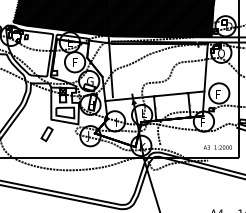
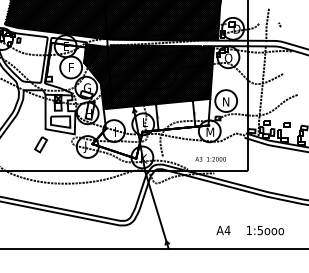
hatch: (146, 70) -> (148, 76), added
text: (219, 93) -> (226, 101), F -> N
text: (204, 121) -> (210, 131), F -> M
text: (217, 147) -> (210, 159), moved

